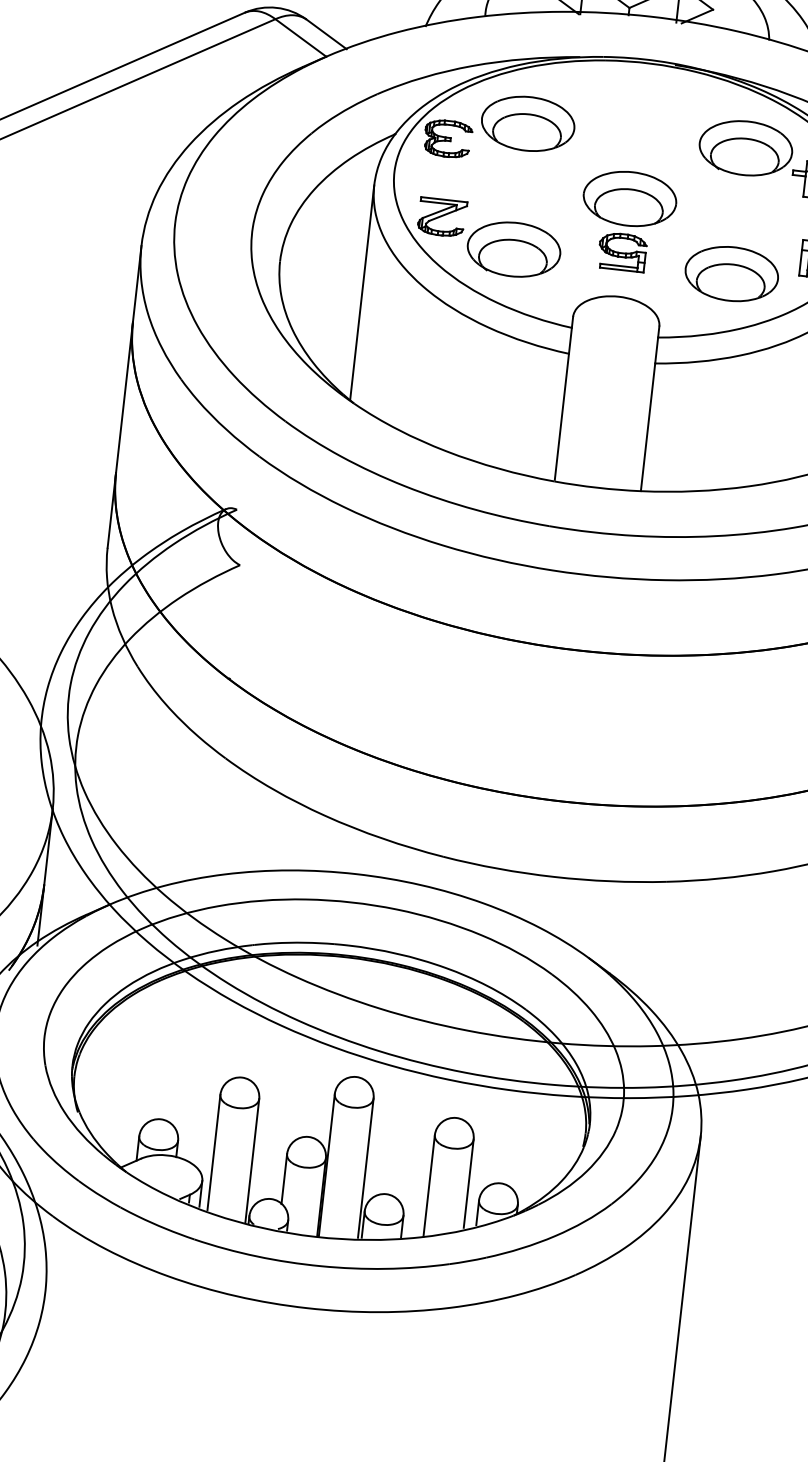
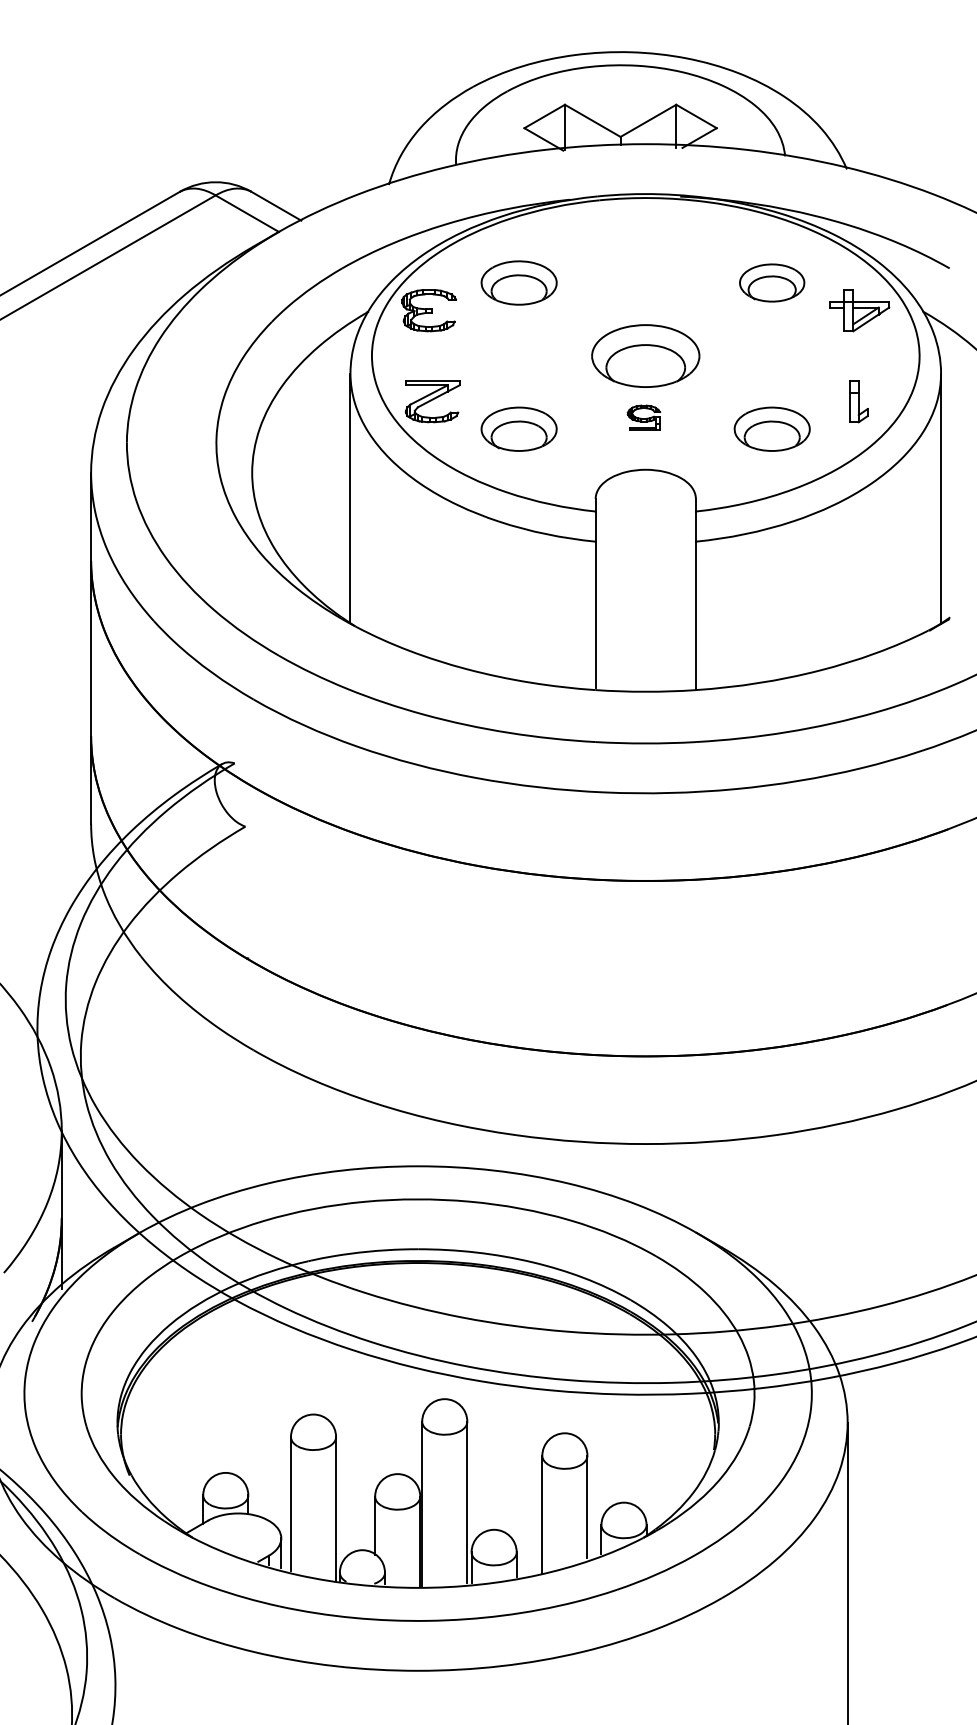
part: (527, 123) -> (518, 282), size x0.7
part: (745, 147) -> (771, 282), size x0.6
part: (513, 249) -> (518, 429), size x0.7
part: (622, 251) -> (643, 417), size x0.6
part: (731, 274) -> (771, 429), size x0.7

